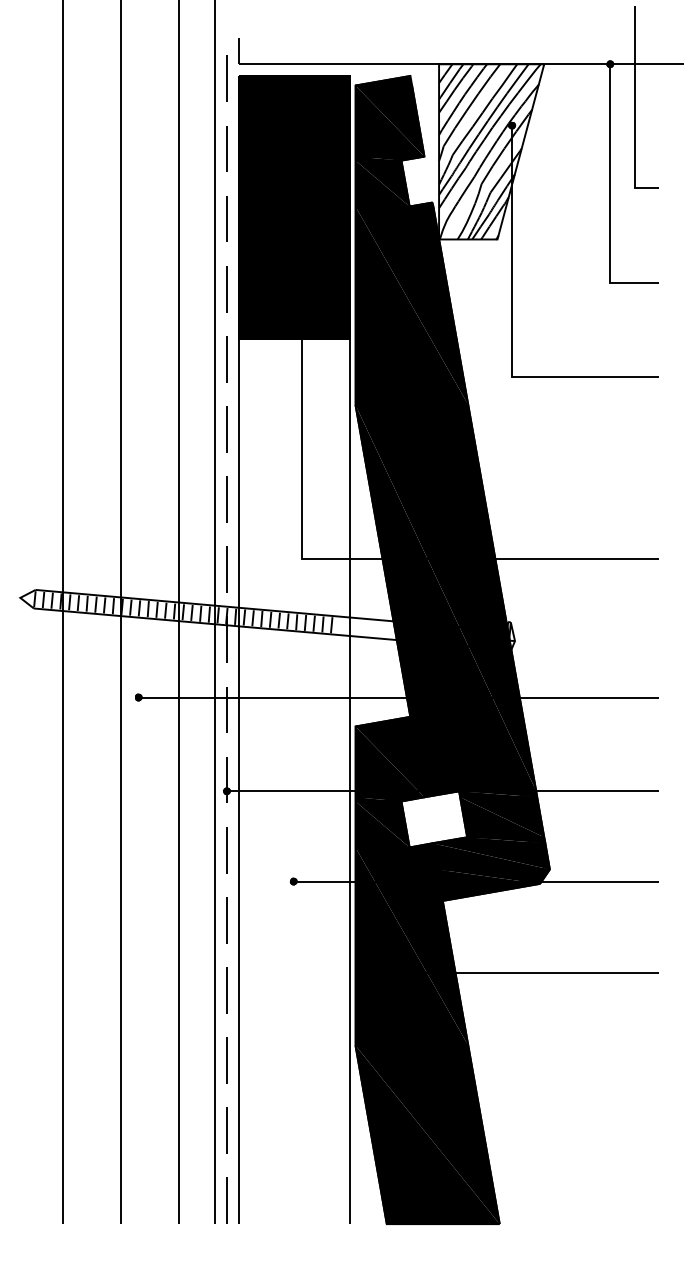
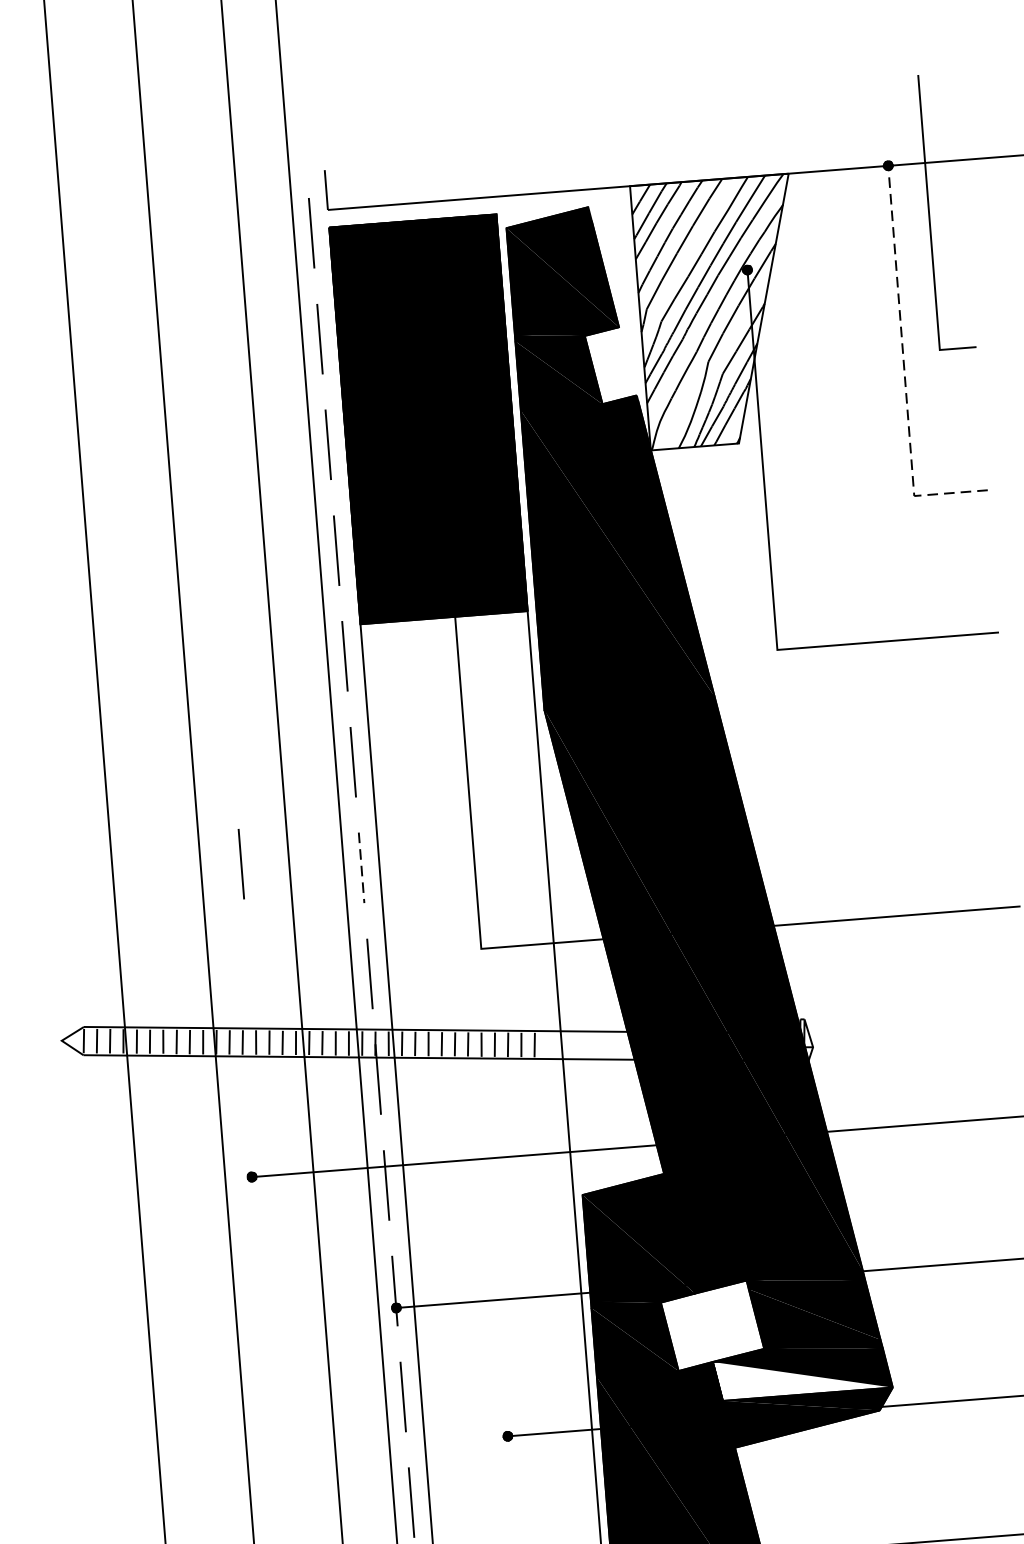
line: (610, 199) -> (904, 369), solid -> dashed
line: (147, 490) -> (240, 863), added
line: (226, 499) -> (361, 867), solid -> dashed
fill: (490, 856) -> (801, 1375), removed

